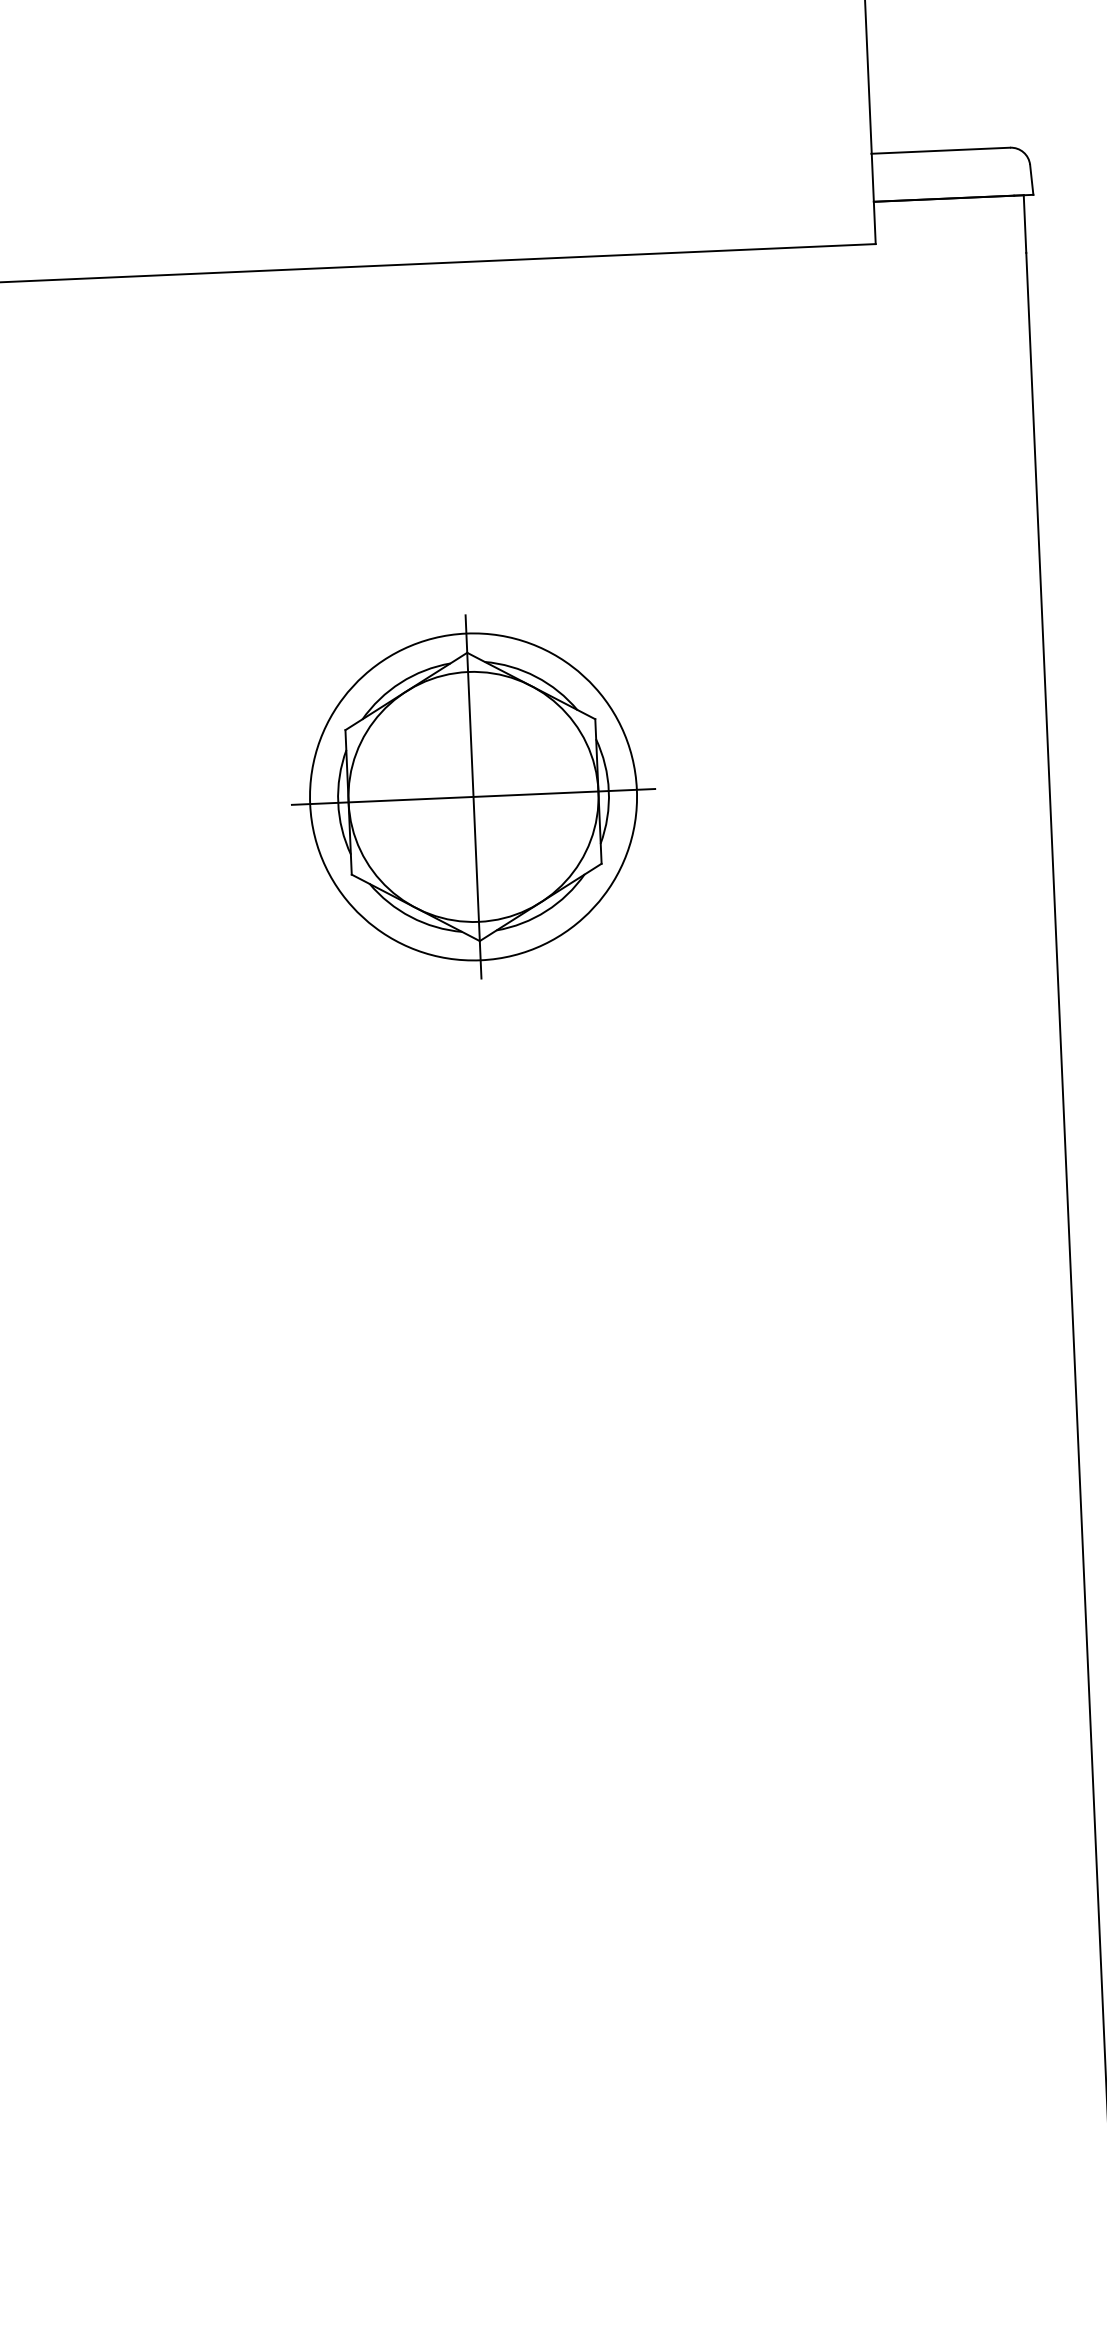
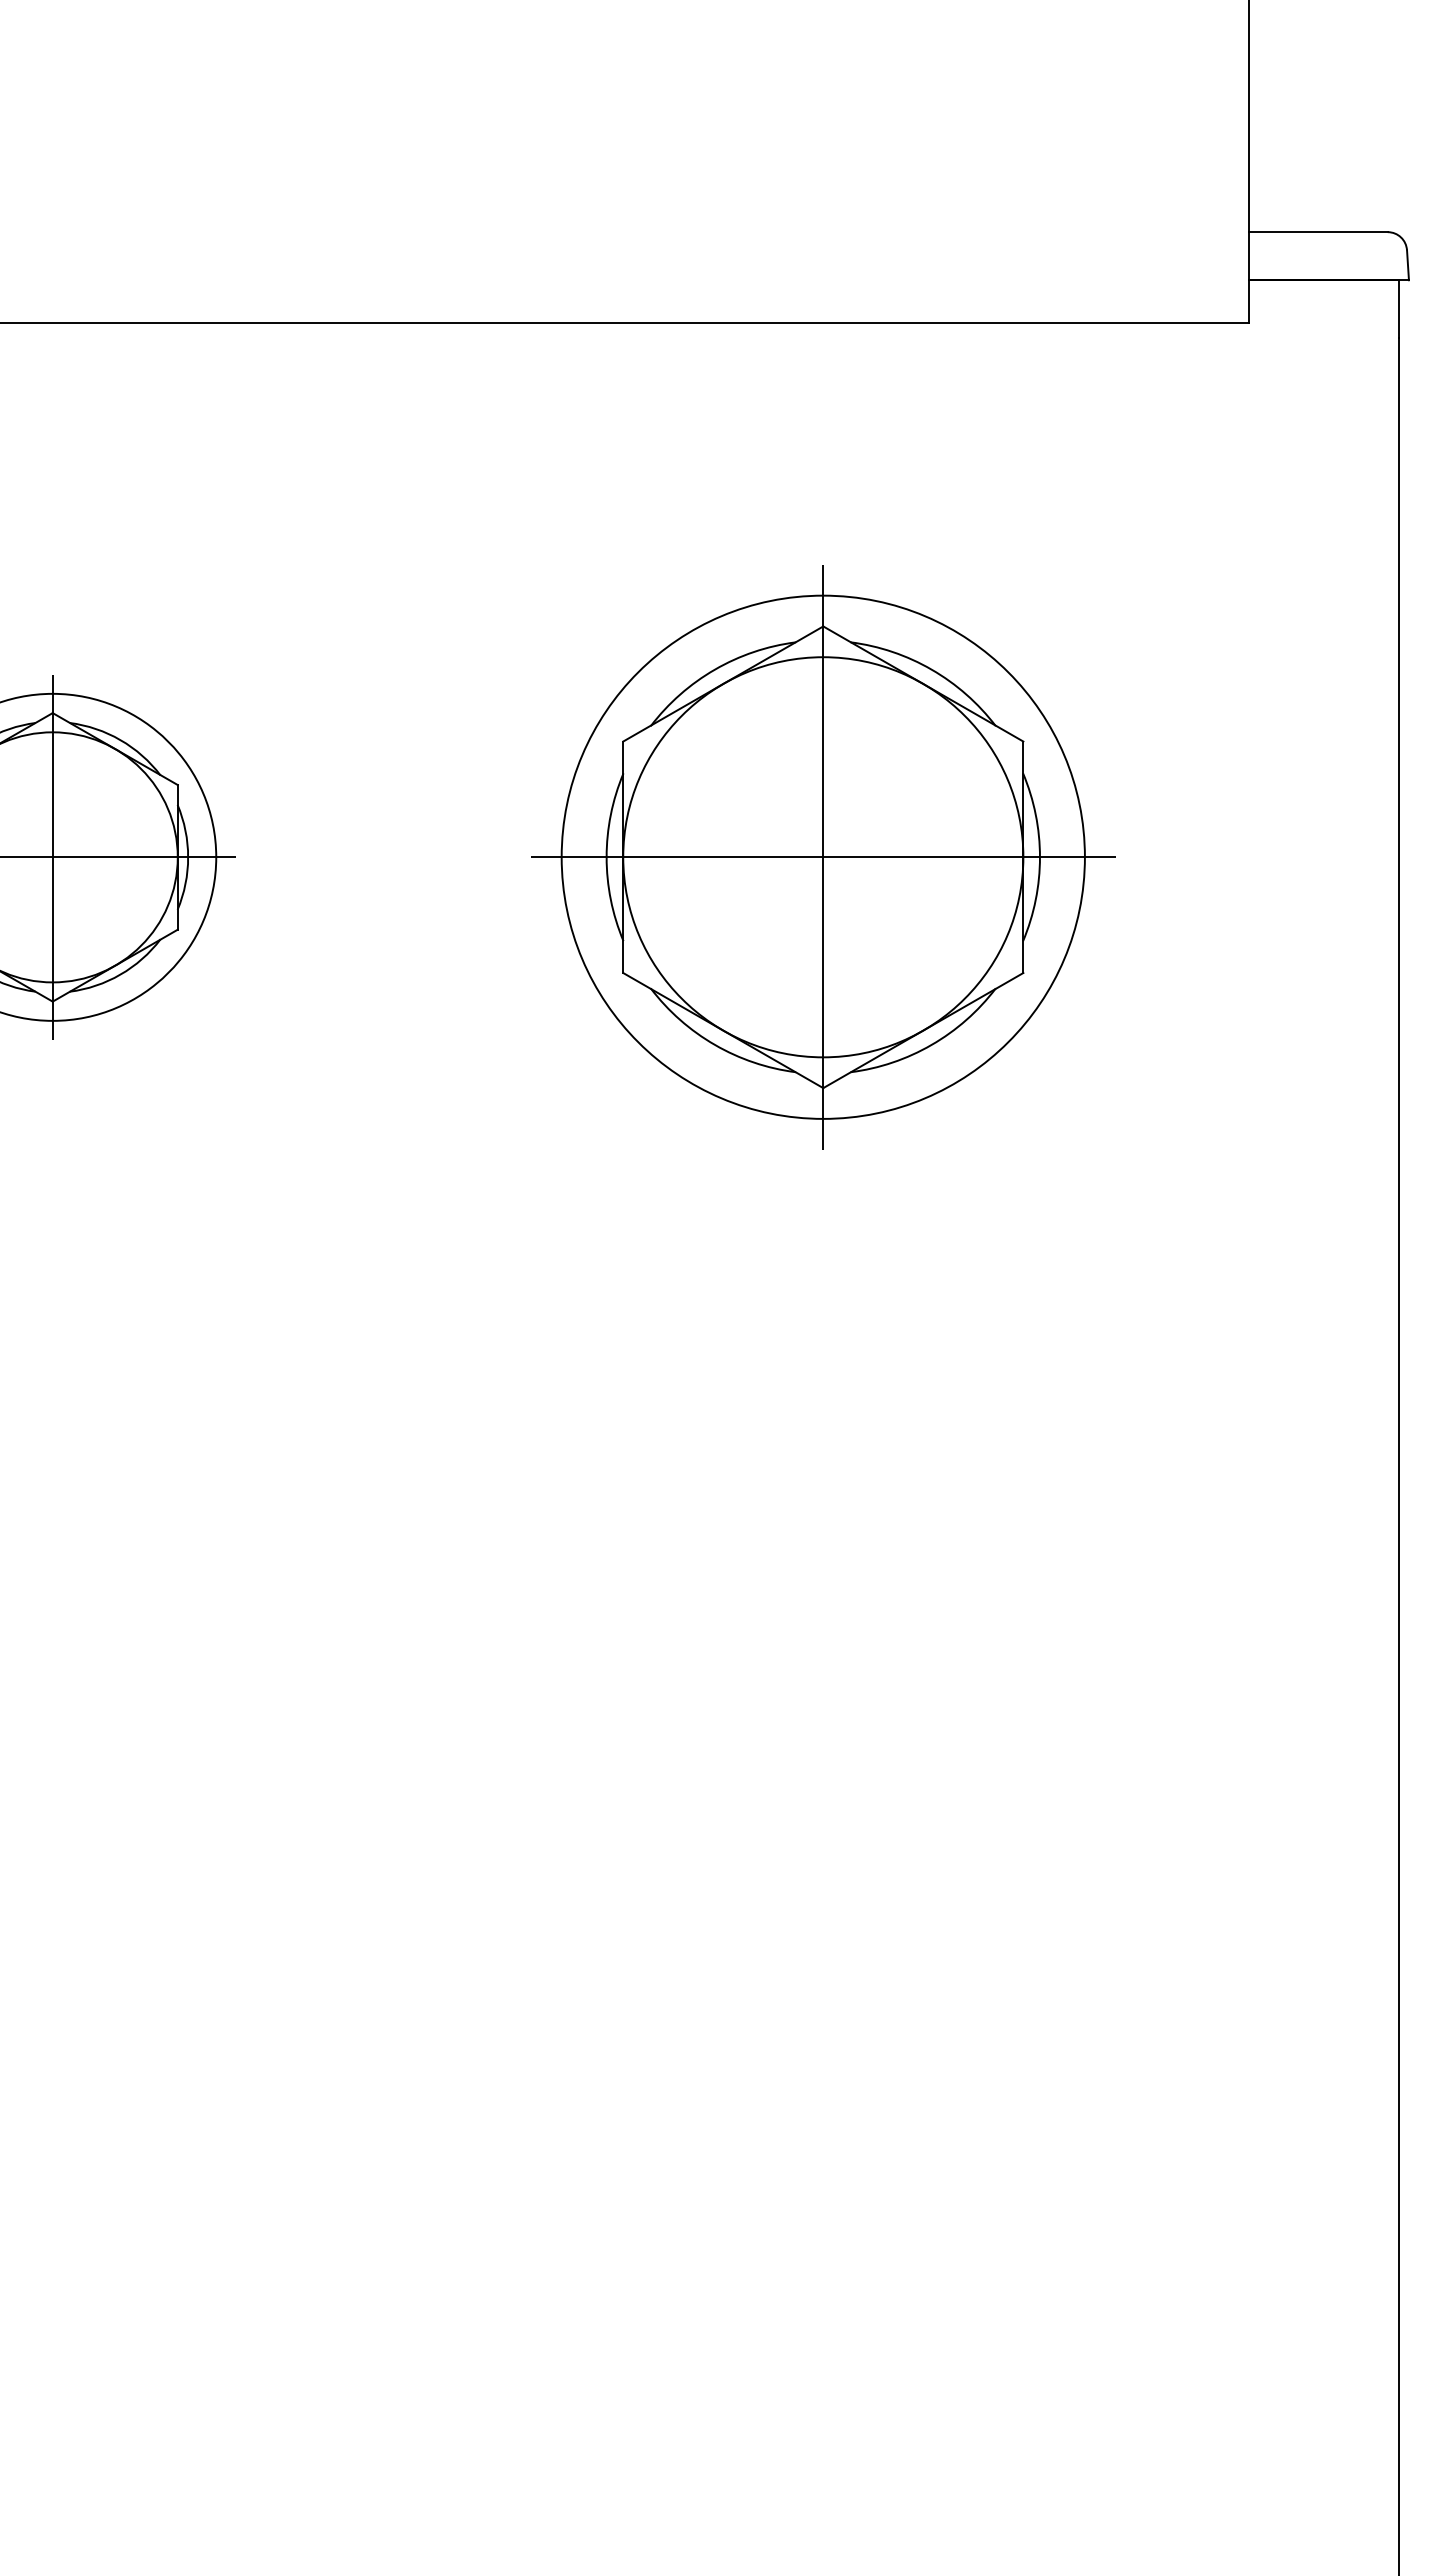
part: (473, 797) -> (823, 857), size x1.6

